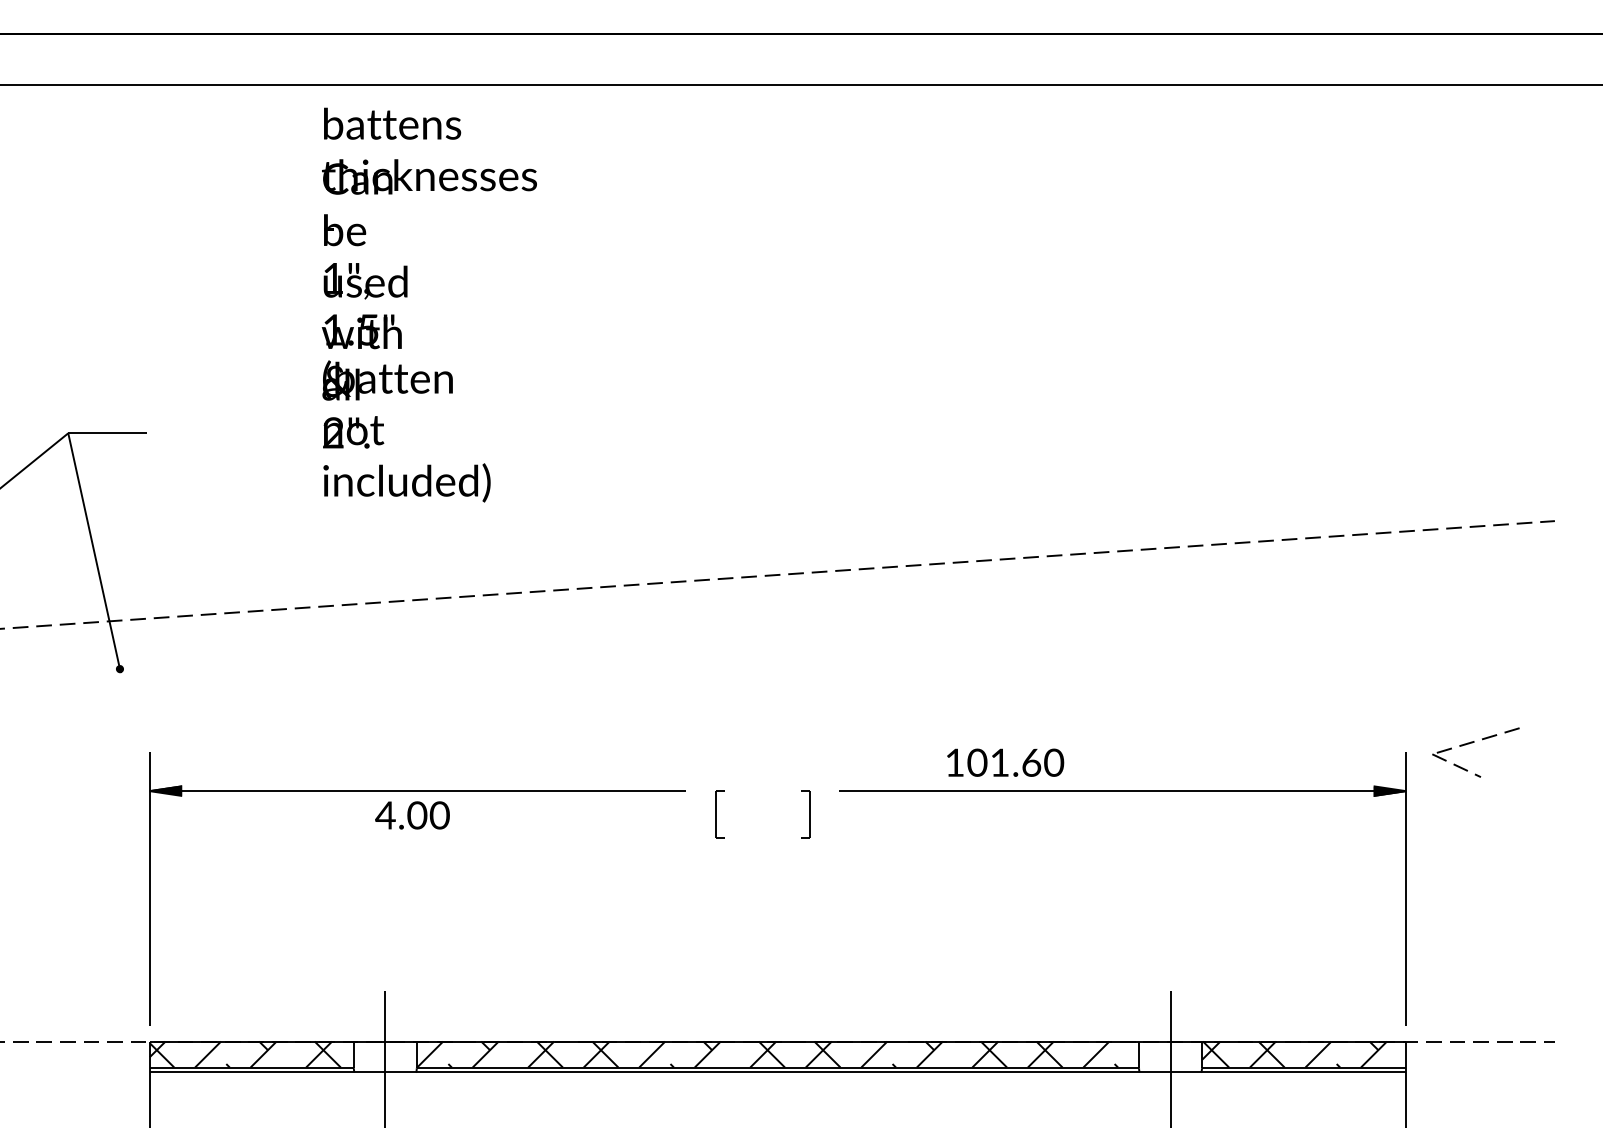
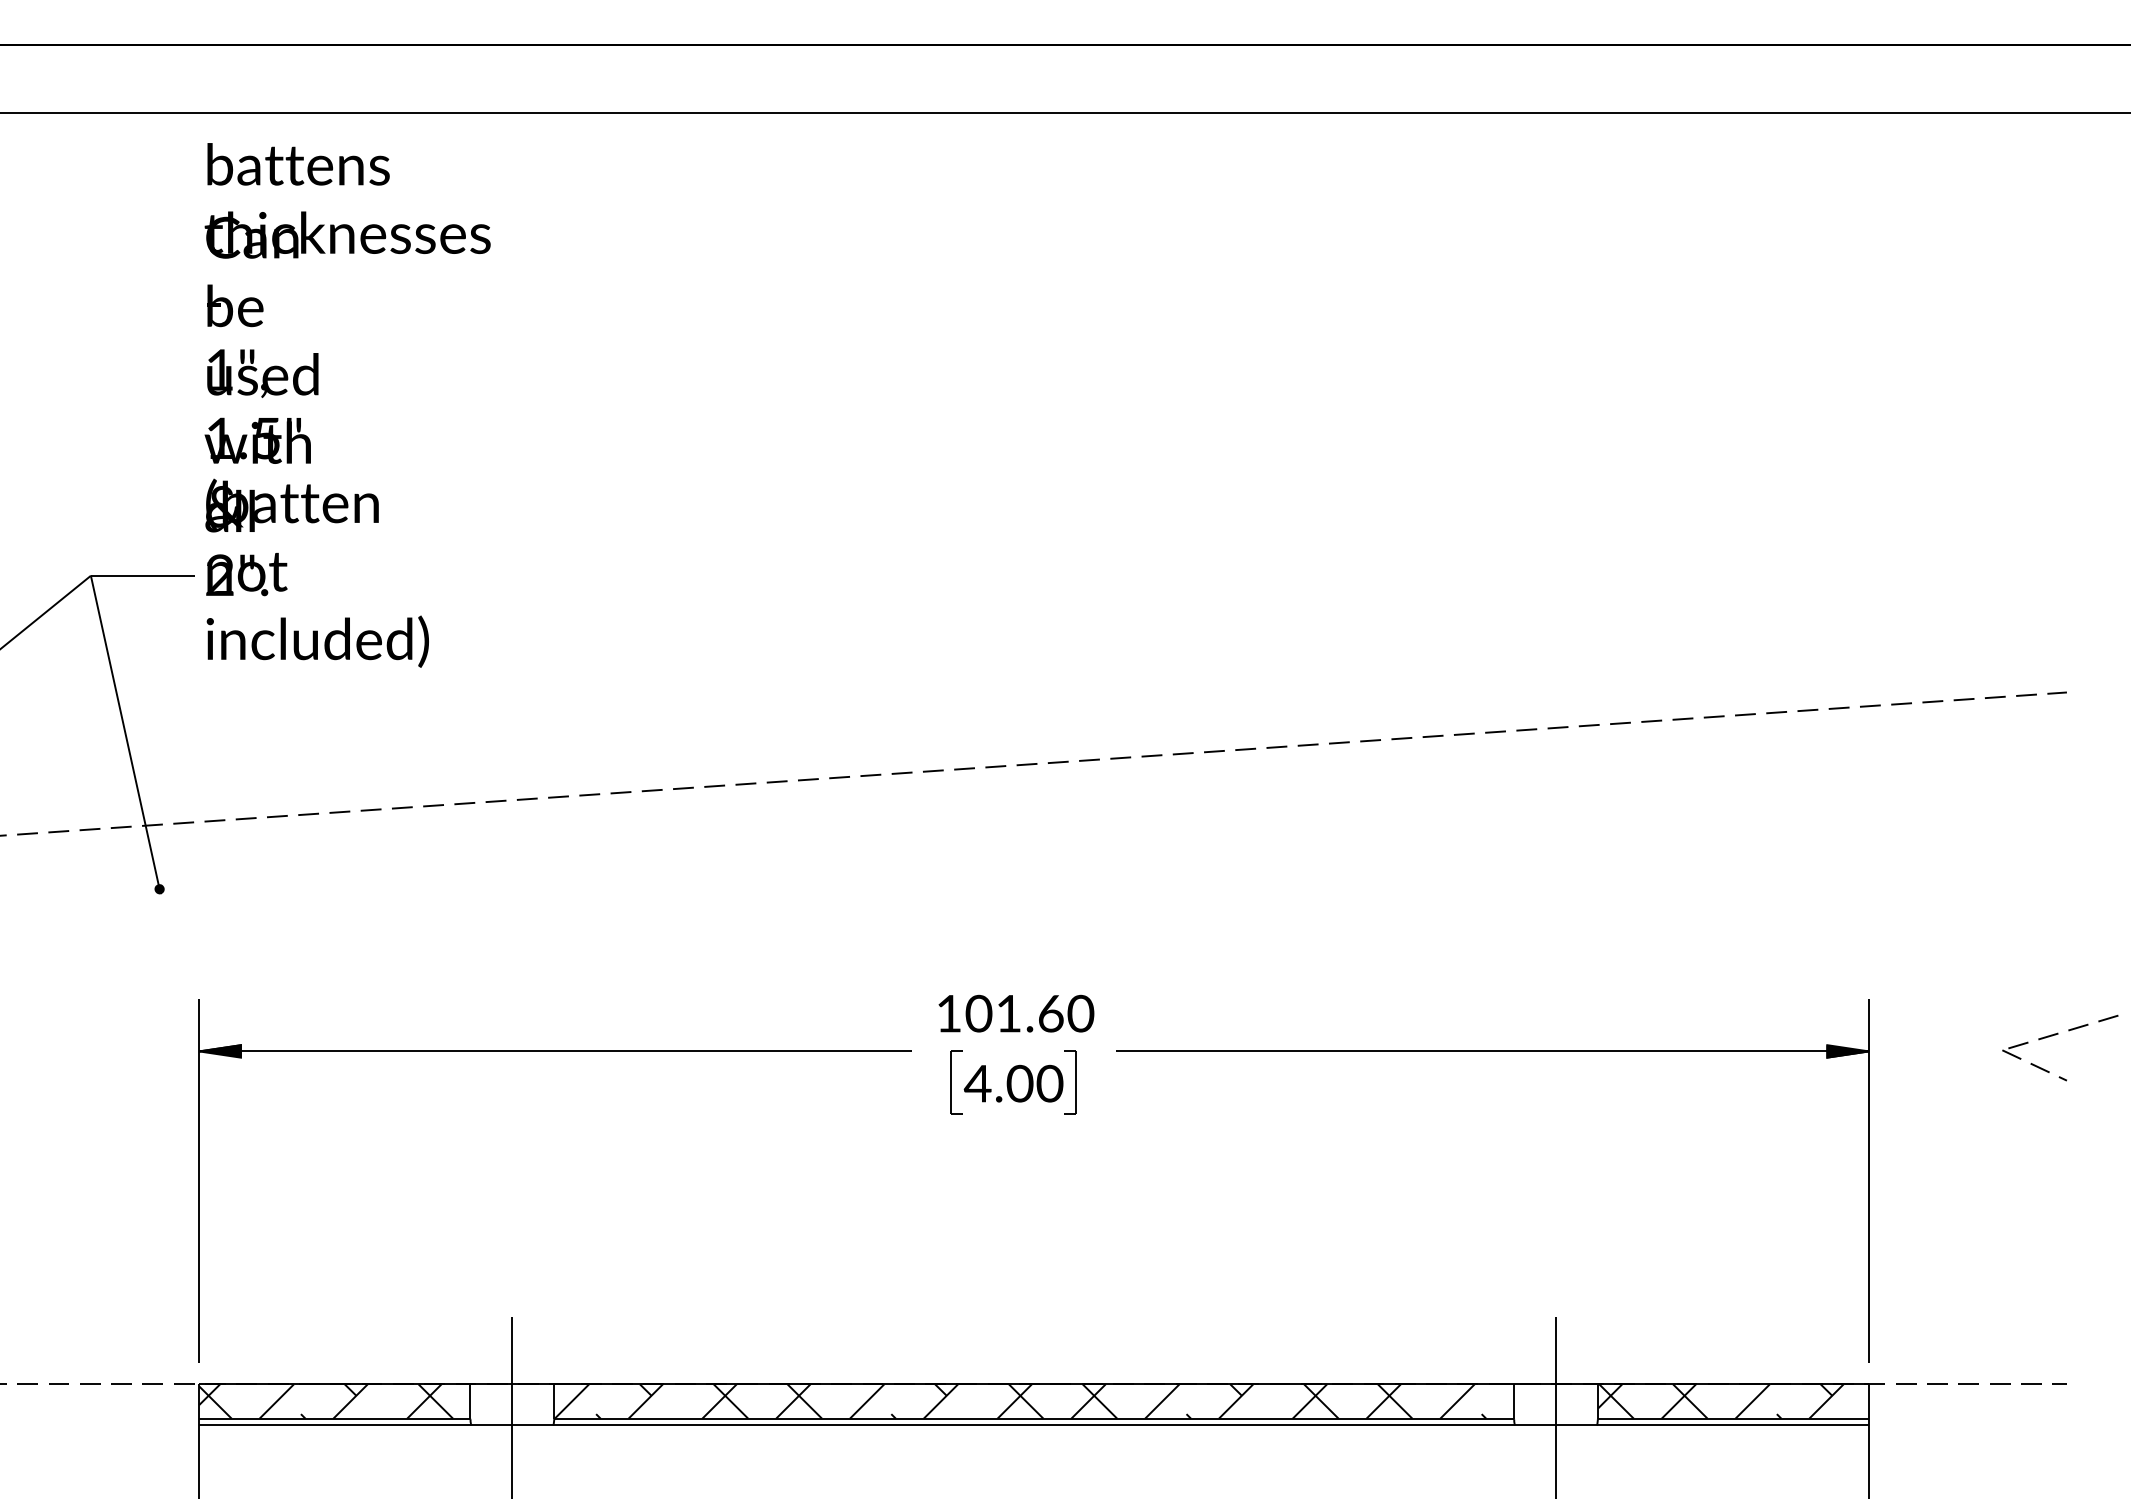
text: (428, 304) -> (346, 404), moved
part: (1472, 743) -> (2055, 1035), moved
text: (1005, 762) -> (1016, 1013), moved
text: (412, 815) -> (1013, 1083), moved

